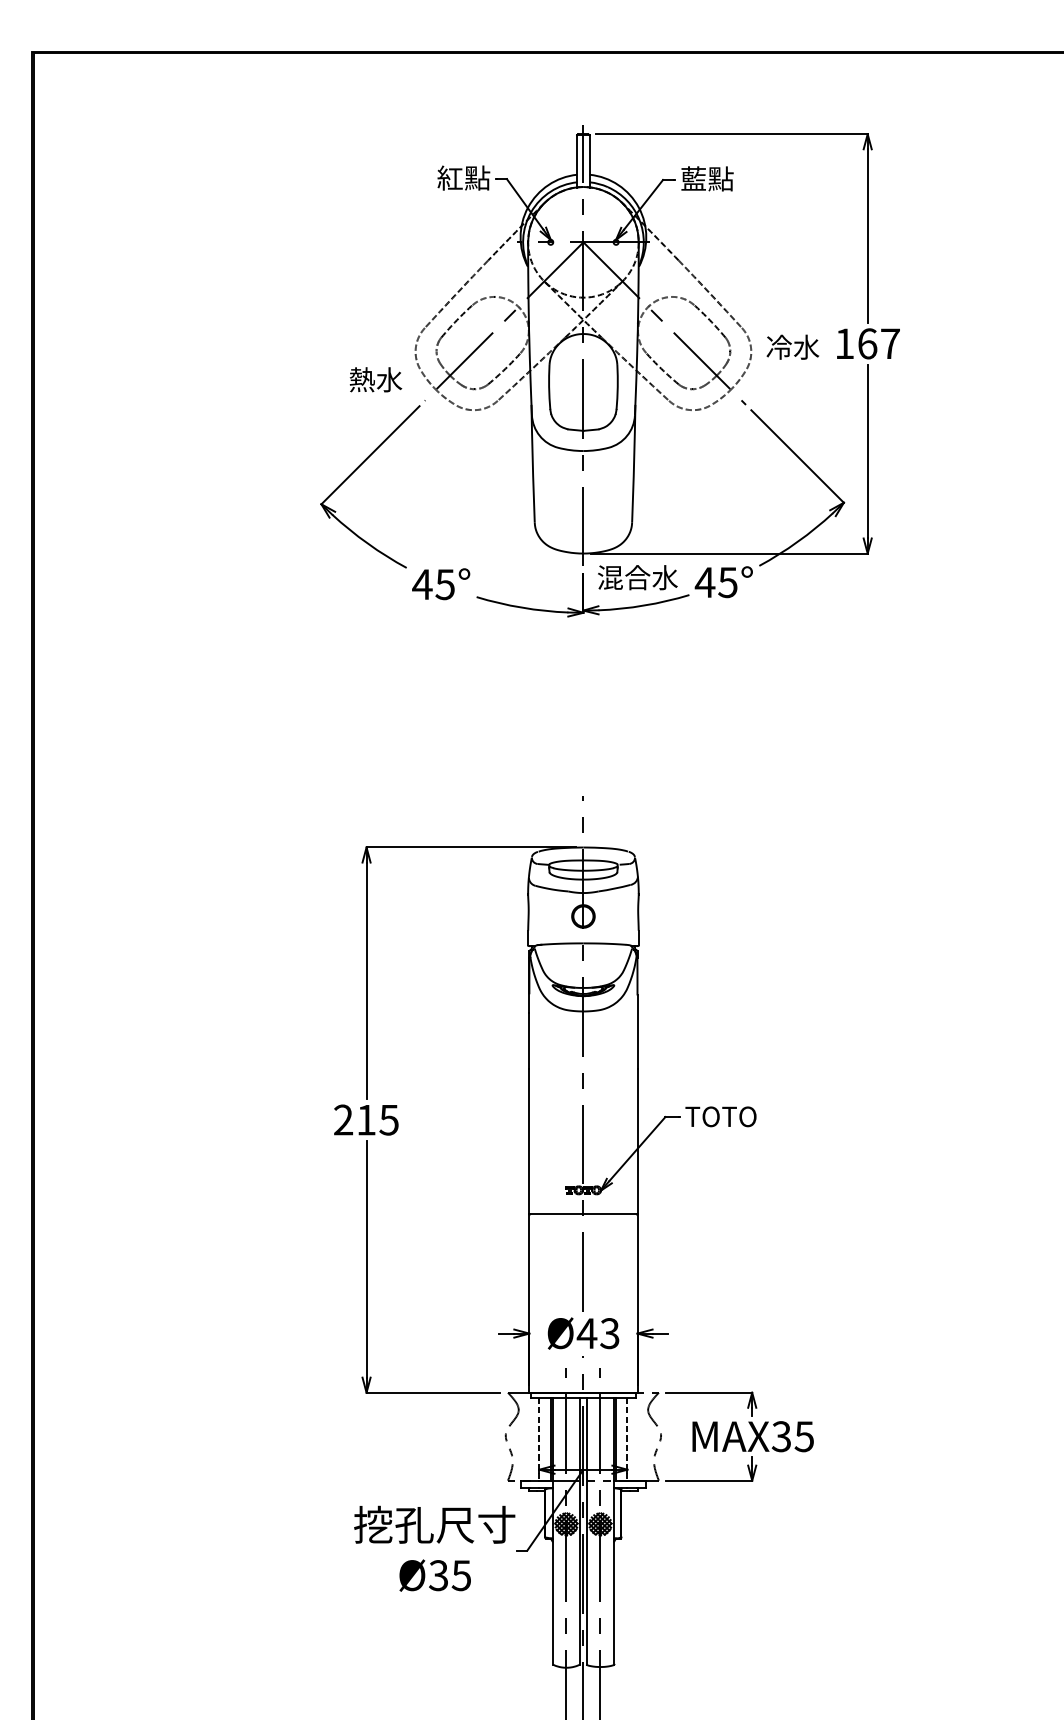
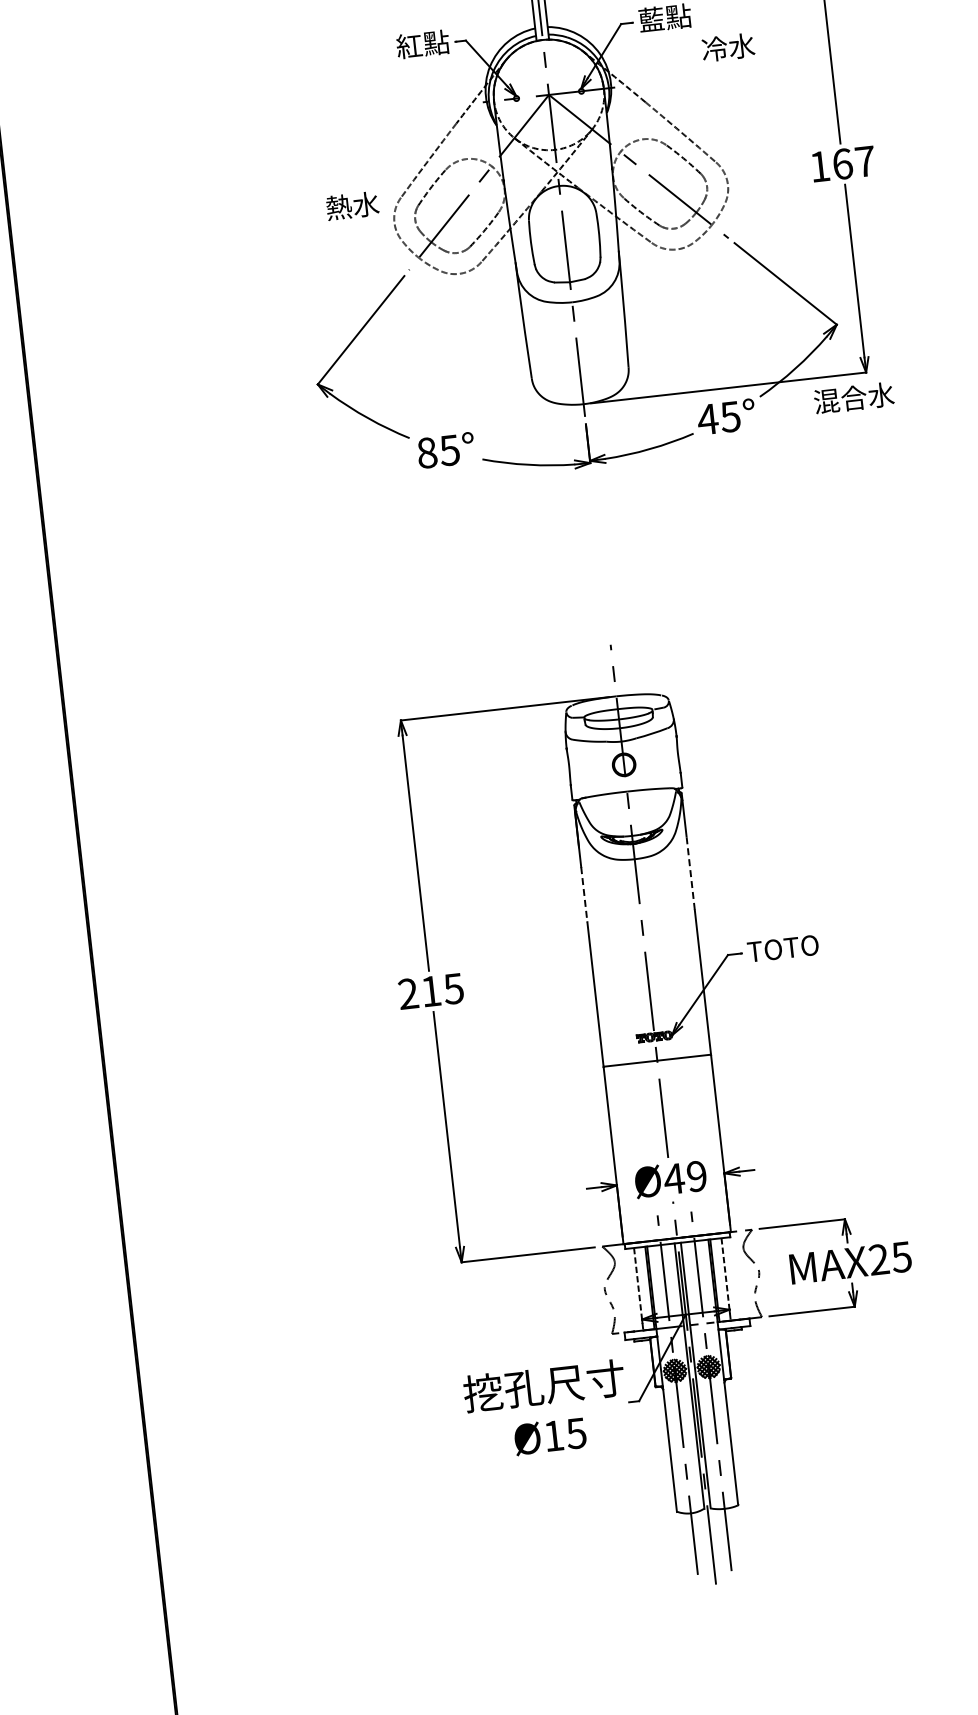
text: (792, 346) -> (727, 46), moved
text: (375, 379) -> (352, 205), moved
text: (637, 577) -> (853, 398), moved
text: (422, 584) -> (427, 452), 45° -> 85°
line: (637, 1032) -> (690, 874), solid -> dashed
line: (529, 1041) -> (584, 895), solid -> dashed
text: (609, 1333) -> (696, 1176), 43 -> 49
text: (781, 1436) -> (878, 1259), MAX35 -> MAX25
text: (438, 1575) -> (553, 1435), 35 -> 15

